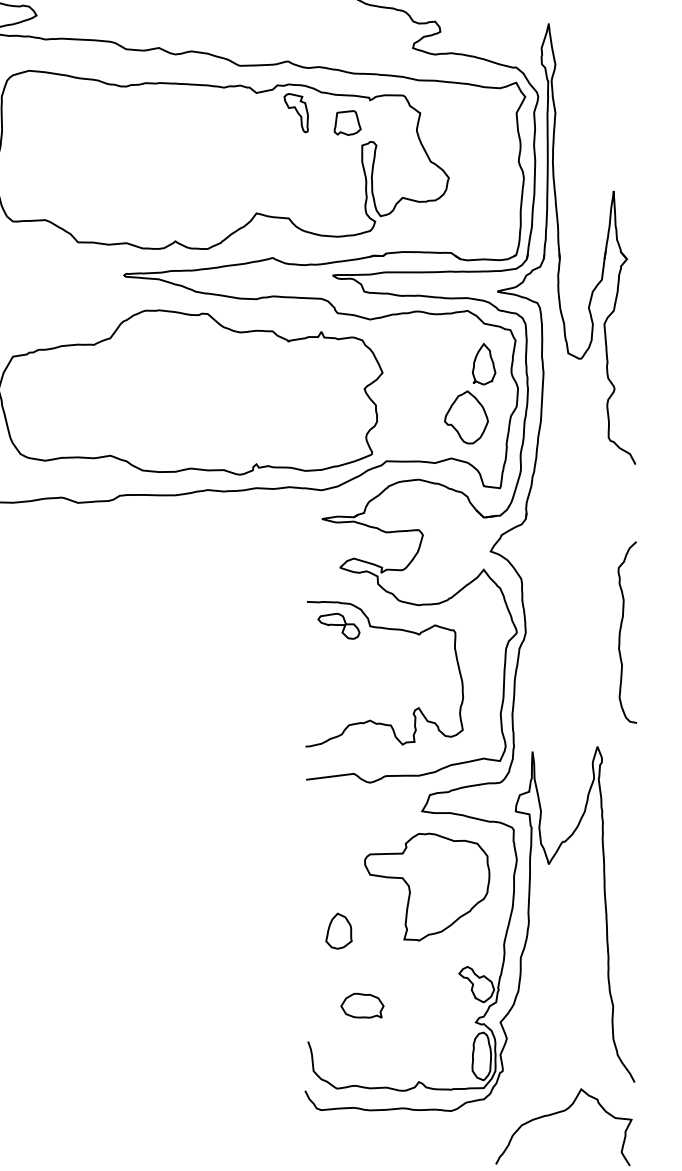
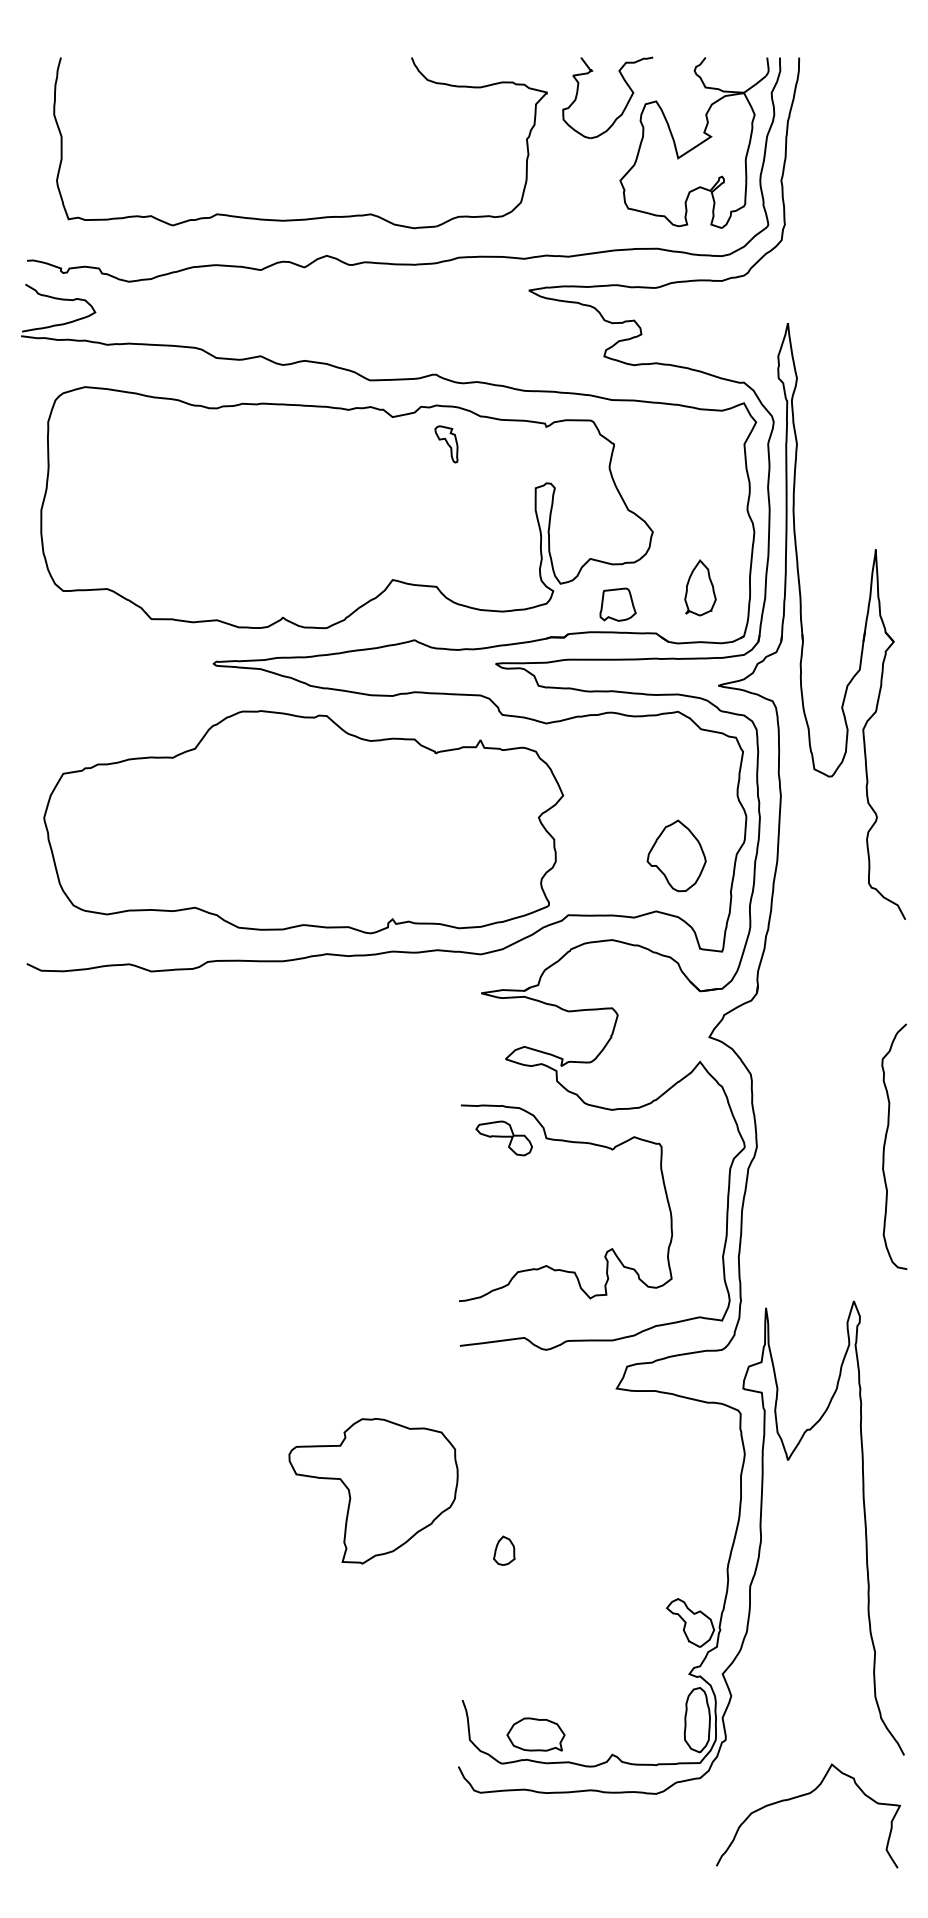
part: (296, 113) -> (446, 444), size x0.7
part: (347, 122) -> (617, 604), moved
part: (484, 363) -> (700, 587), moved
part: (427, 887) -> (373, 1491), moved
part: (339, 931) -> (504, 1550), size x0.6
part: (362, 1005) -> (535, 1734), moved

